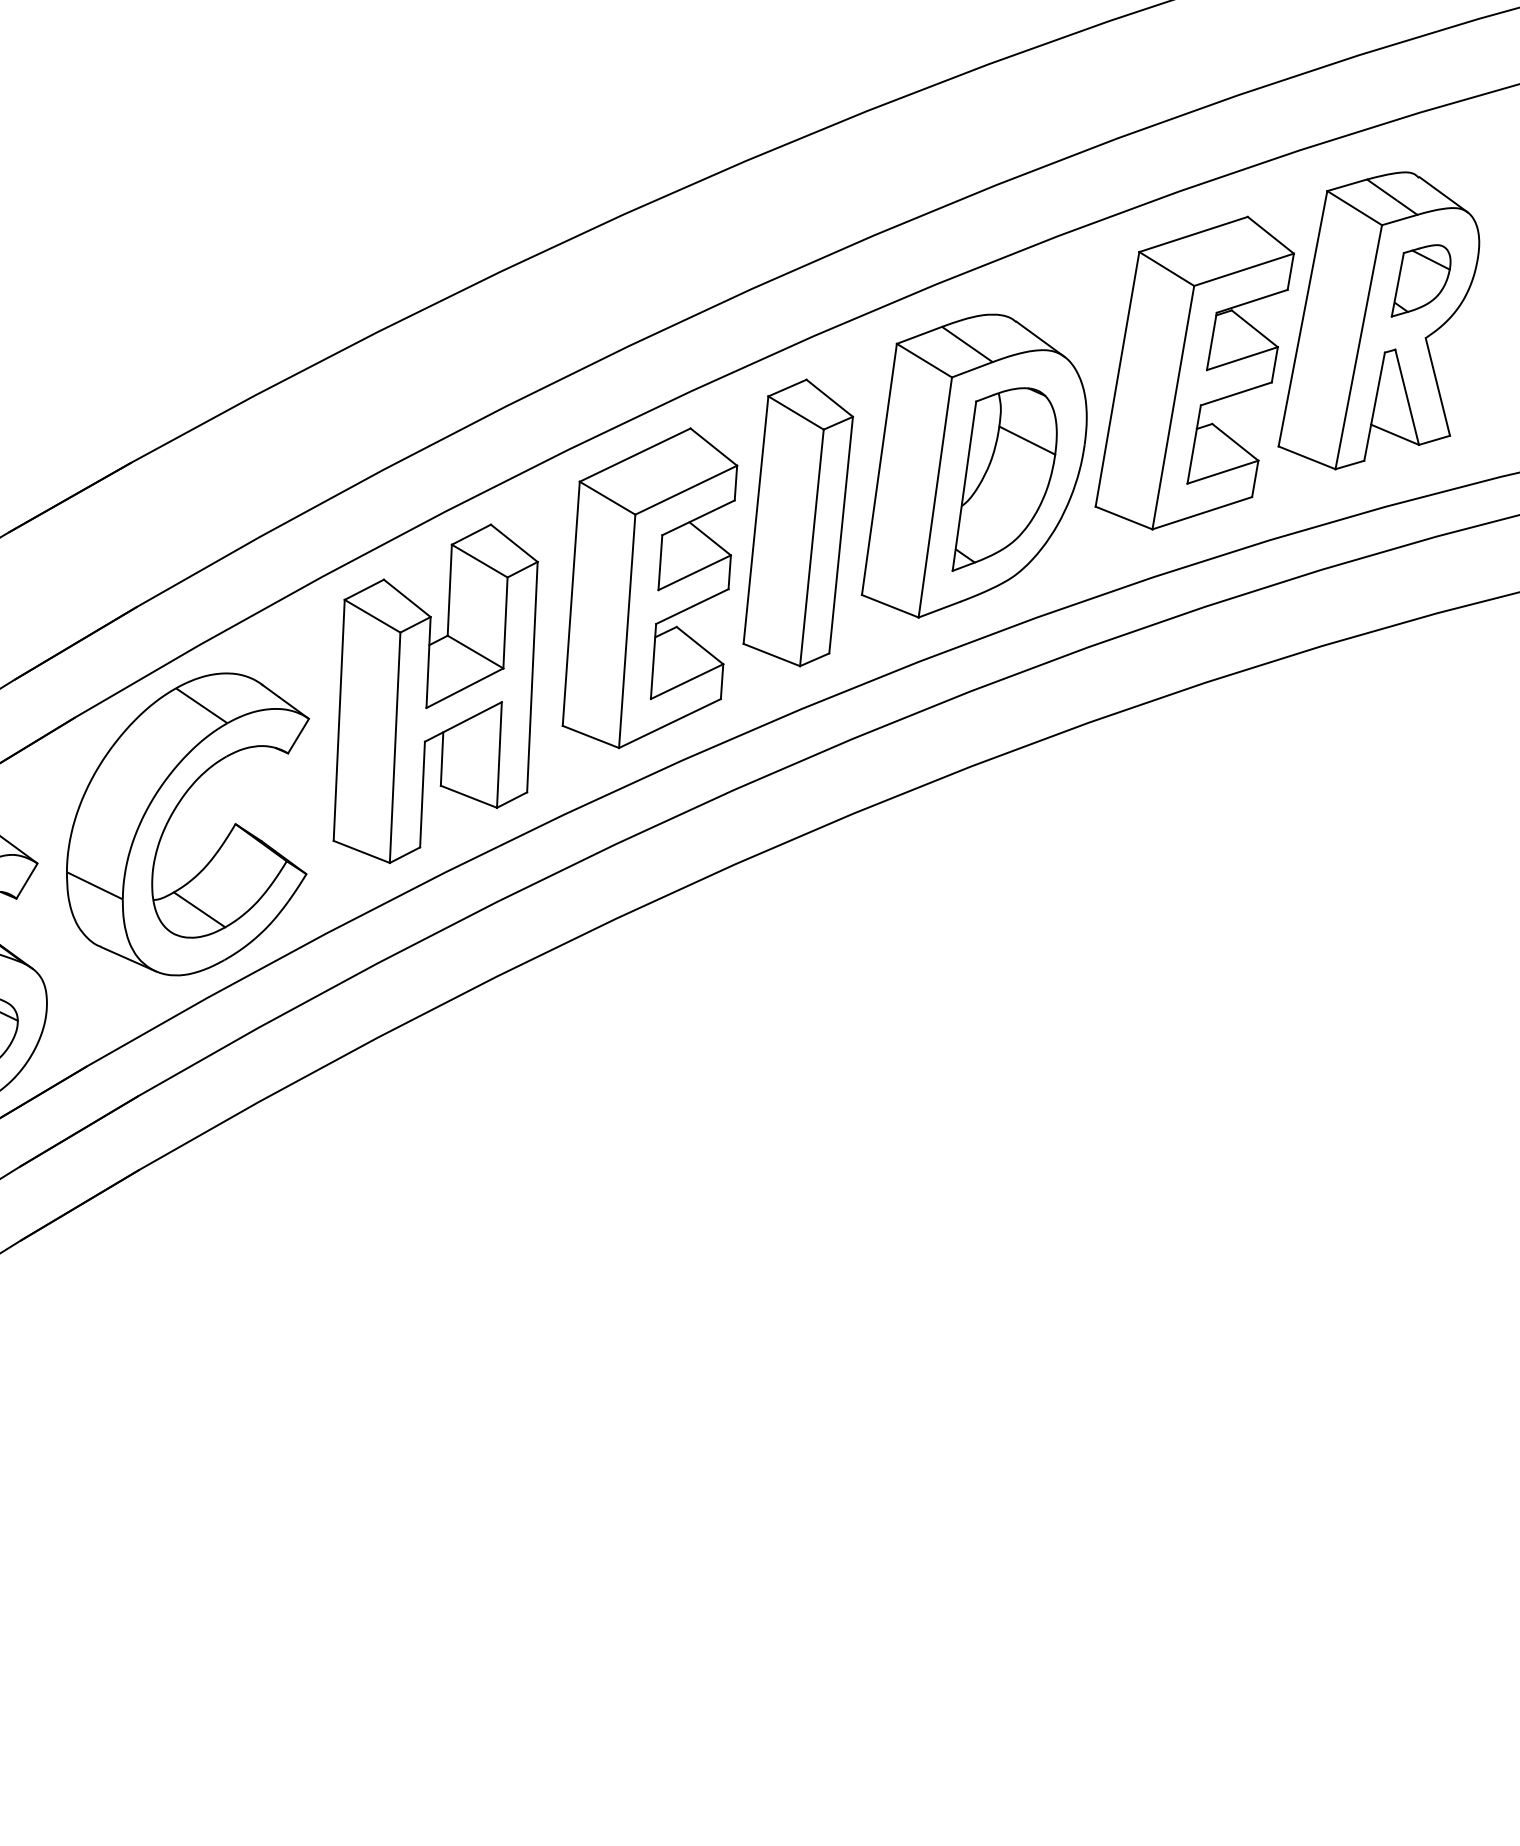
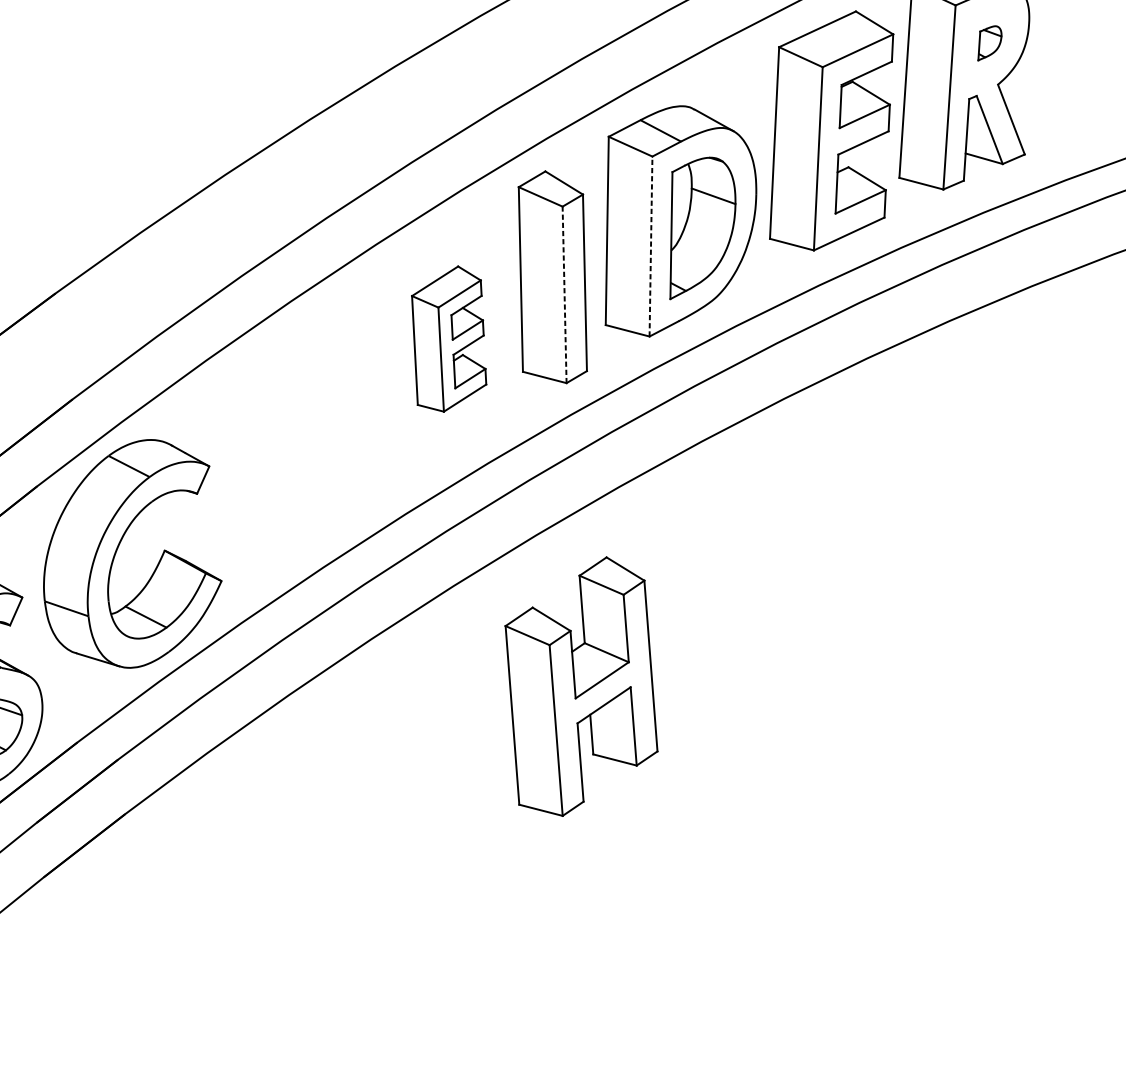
part: (1420, 280) -> (988, 42), size x0.6
line: (935, 496) -> (651, 245), solid -> dashed
line: (811, 547) -> (564, 294), solid -> dashed
part: (649, 588) -> (448, 339), size x0.6
part: (435, 693) -> (581, 686), moved

